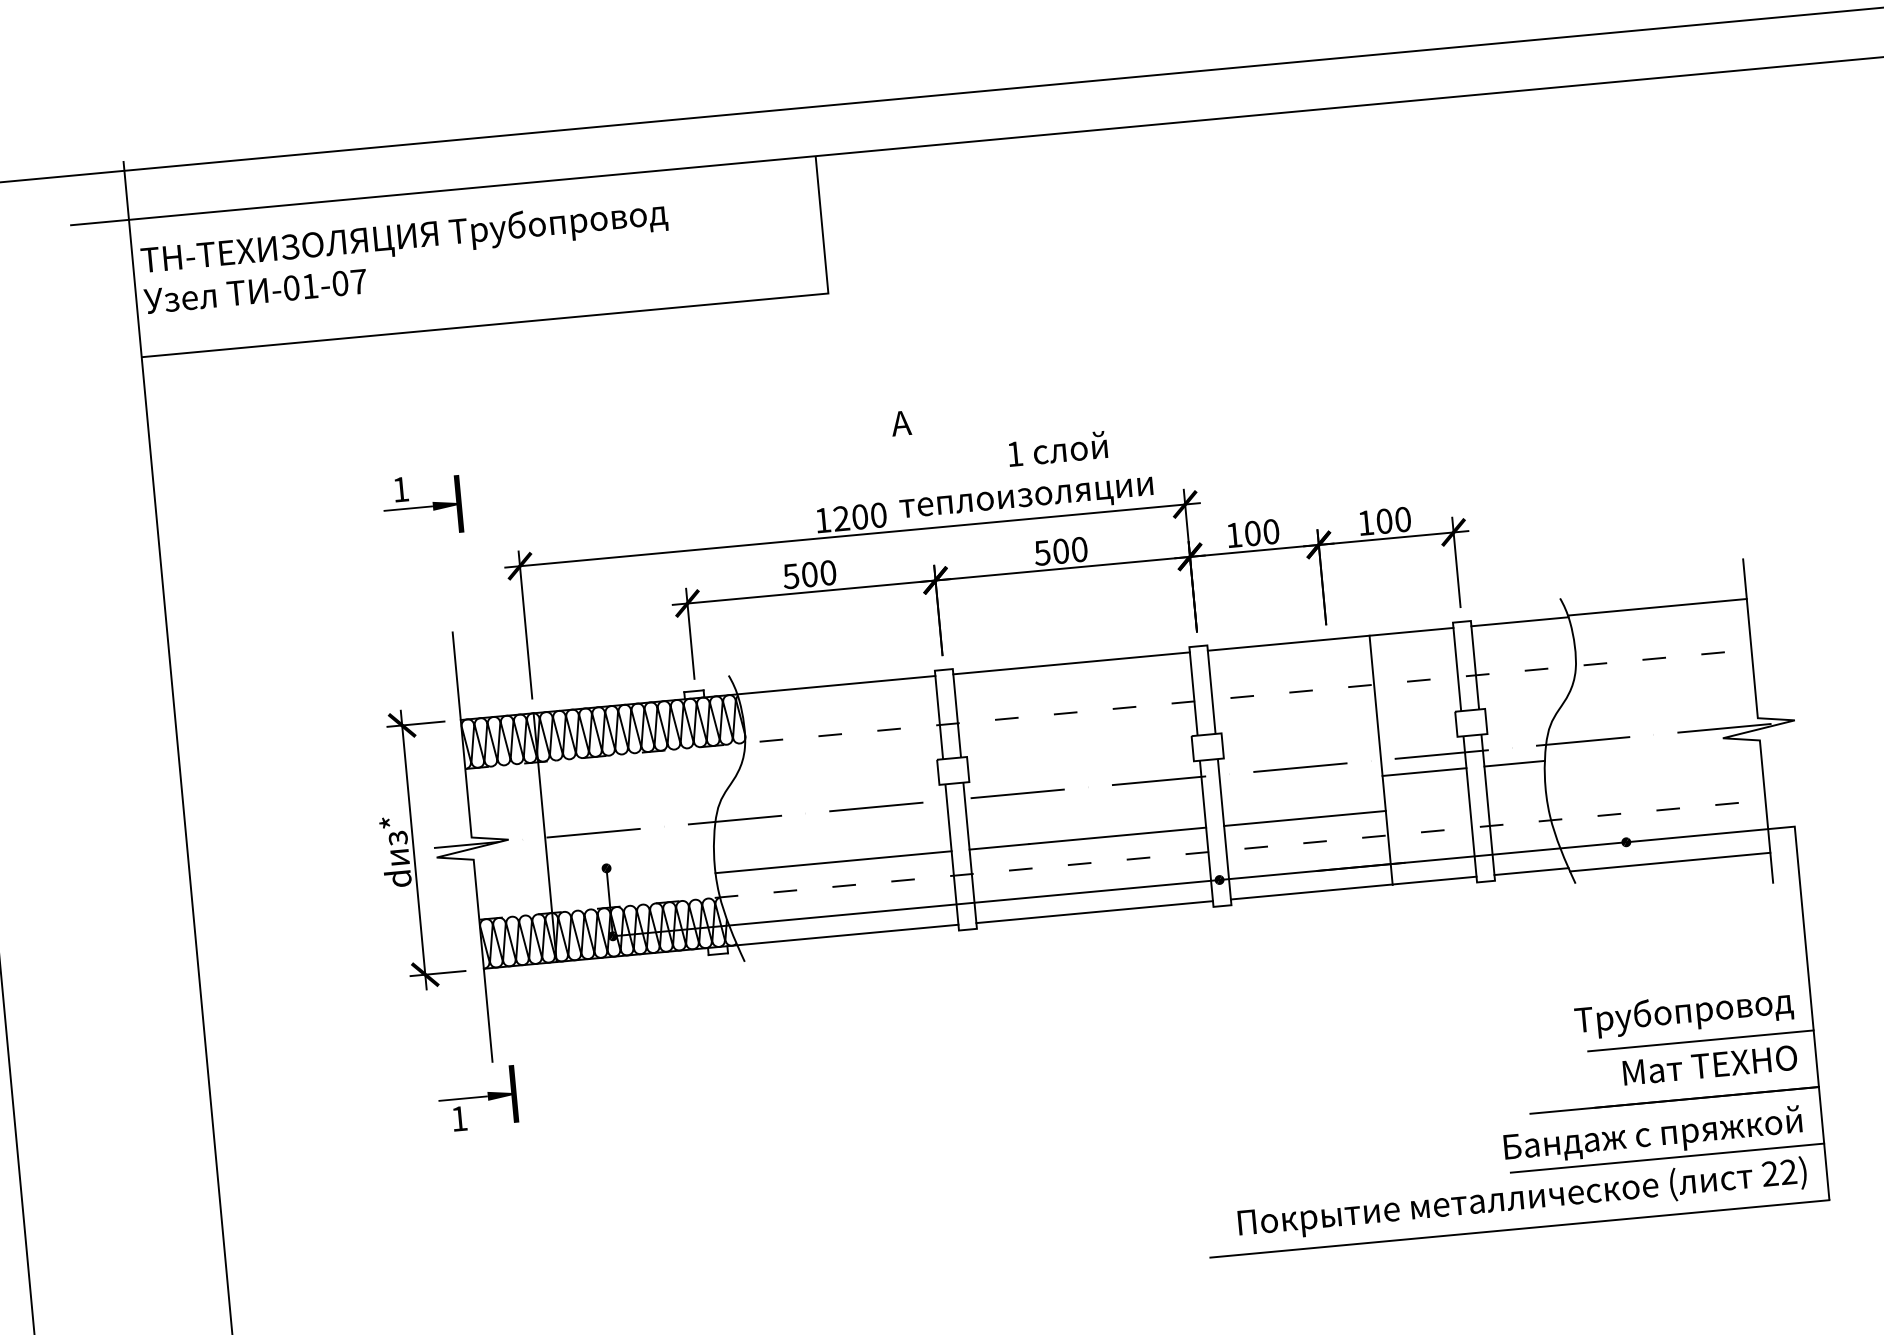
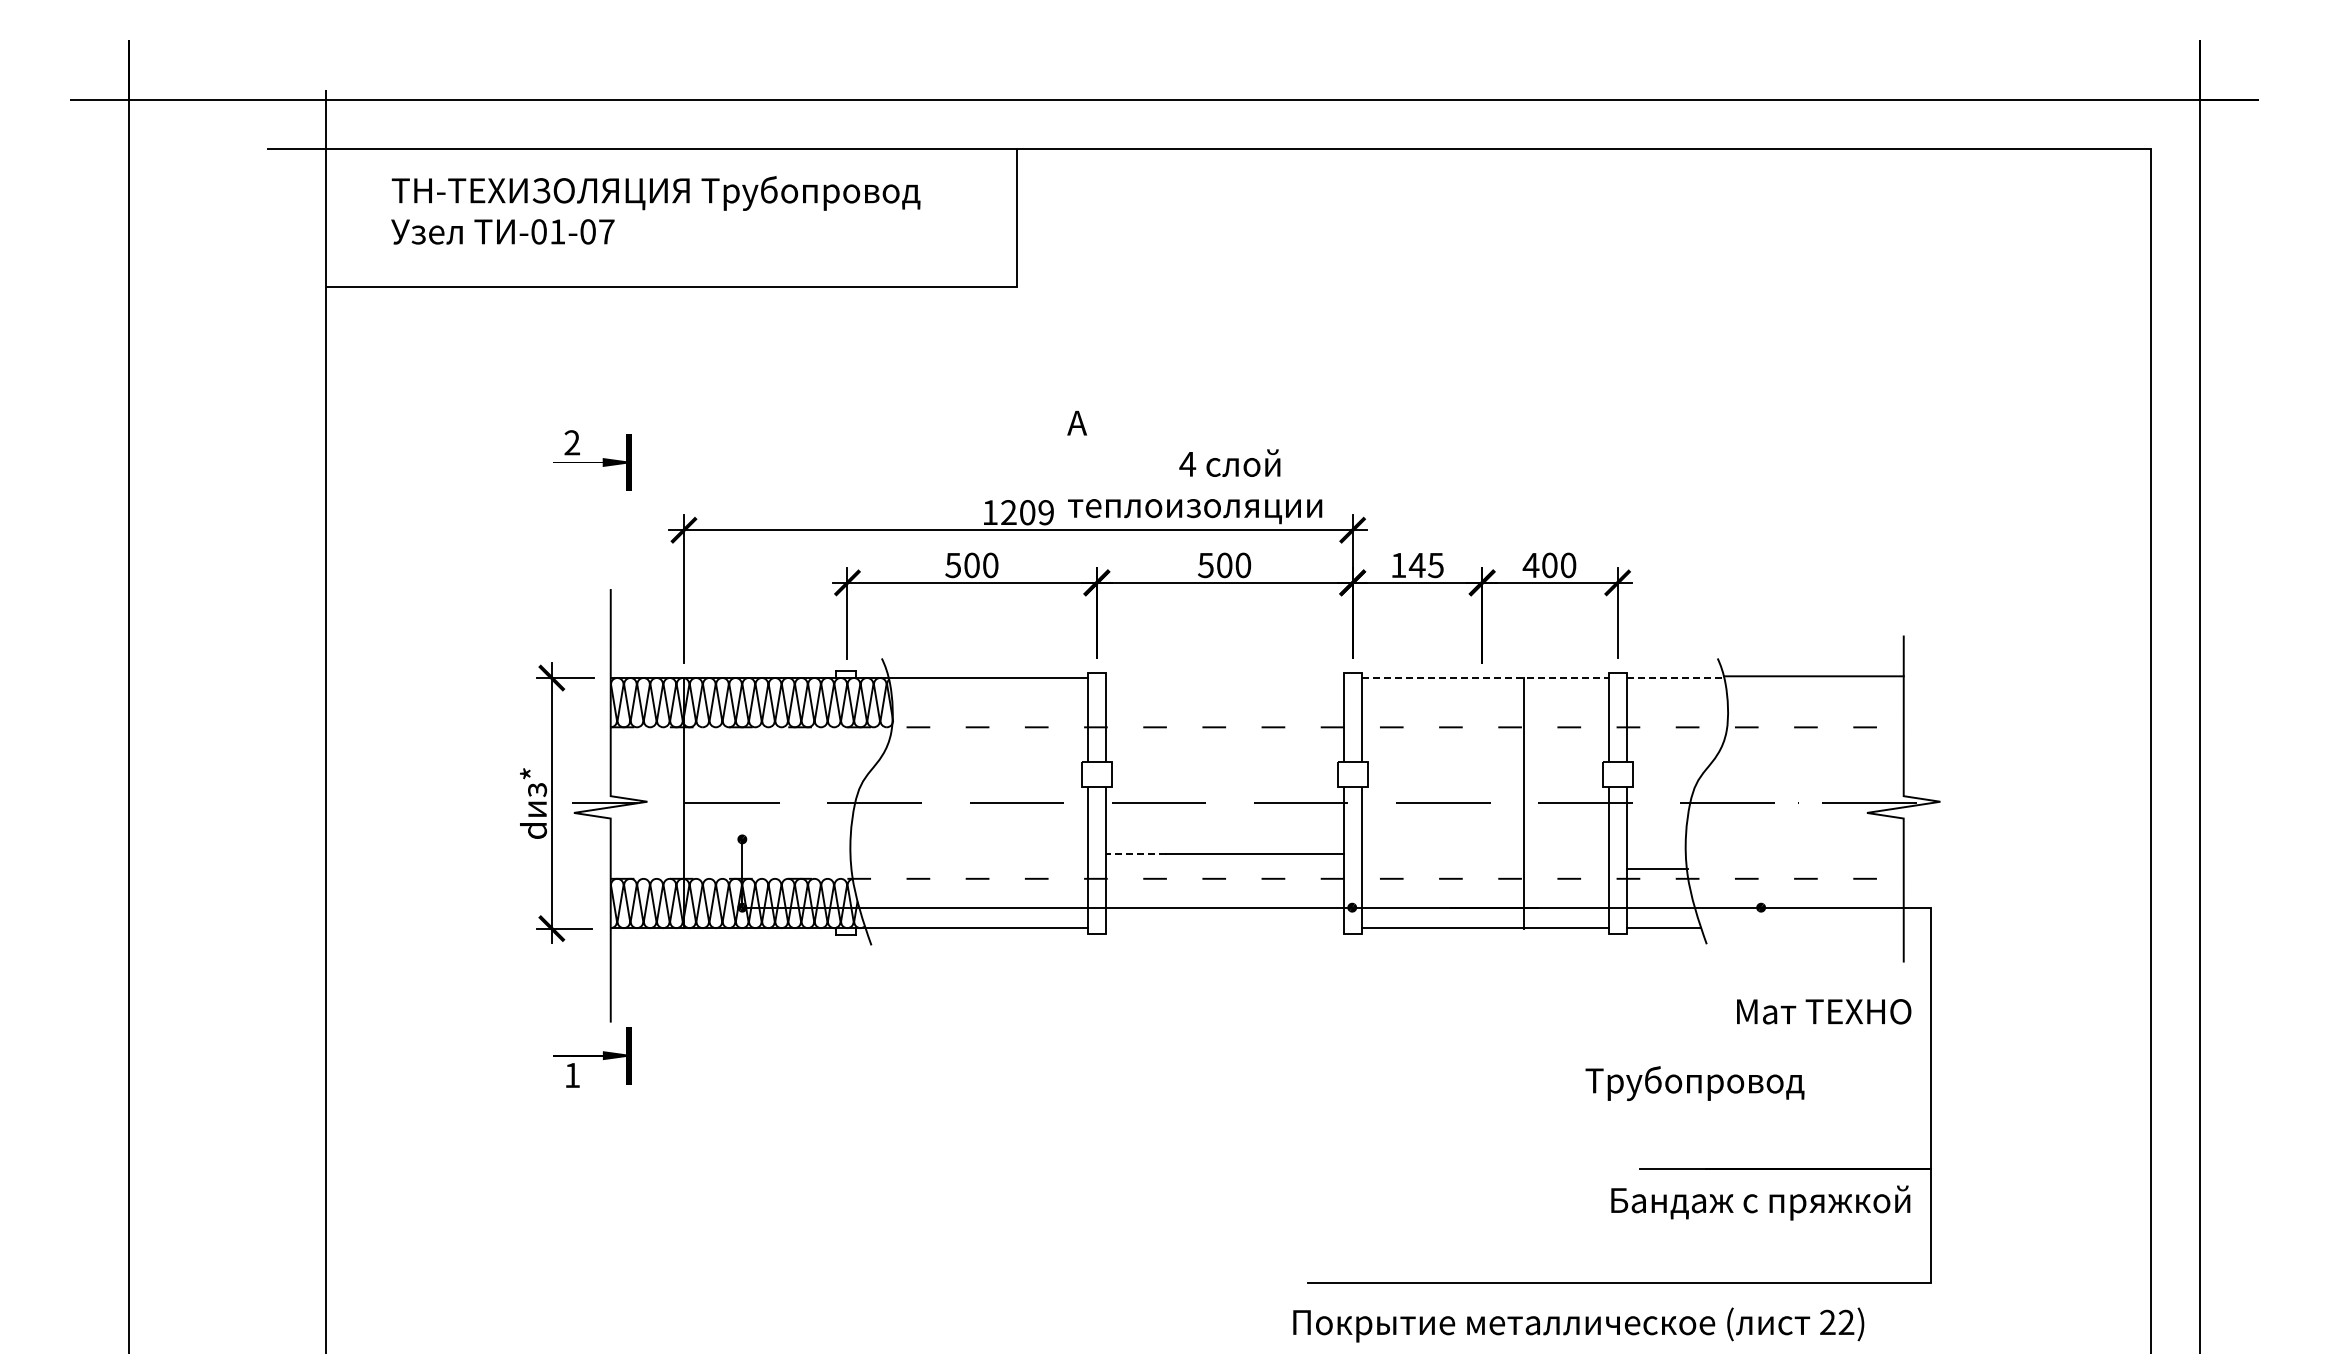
text: (405, 256) -> (655, 210), moved
text: (1014, 454) -> (1187, 464), 1 -> 4
text: (400, 489) -> (571, 442), 1 -> 2
text: (877, 515) -> (1045, 512), 1200 -> 1209
text: (1365, 523) -> (1530, 565), 100 -> 400
text: (1260, 532) -> (1425, 565), 100 -> 145
line: (1519, 622) -> (1675, 678), solid -> dashed
line: (1330, 639) -> (1485, 678), solid -> dashed
line: (1071, 663) -> (1224, 678), removed
line: (1514, 764) -> (1656, 869), moved
line: (1424, 772) -> (1566, 819), removed
line: (1304, 818) -> (1442, 854), removed
line: (999, 847) -> (1135, 854), solid -> dashed
line: (832, 862) -> (968, 854), removed
line: (1669, 862) -> (1802, 931), removed
line: (1094, 912) -> (1224, 928), removed
text: (1683, 1013) -> (1694, 1083), moved
line: (1700, 1040) -> (1816, 1112), removed
text: (1710, 1065) -> (1824, 1011), moved
line: (1667, 1158) -> (1772, 1226), removed
text: (1522, 1198) -> (1578, 1324), moved

